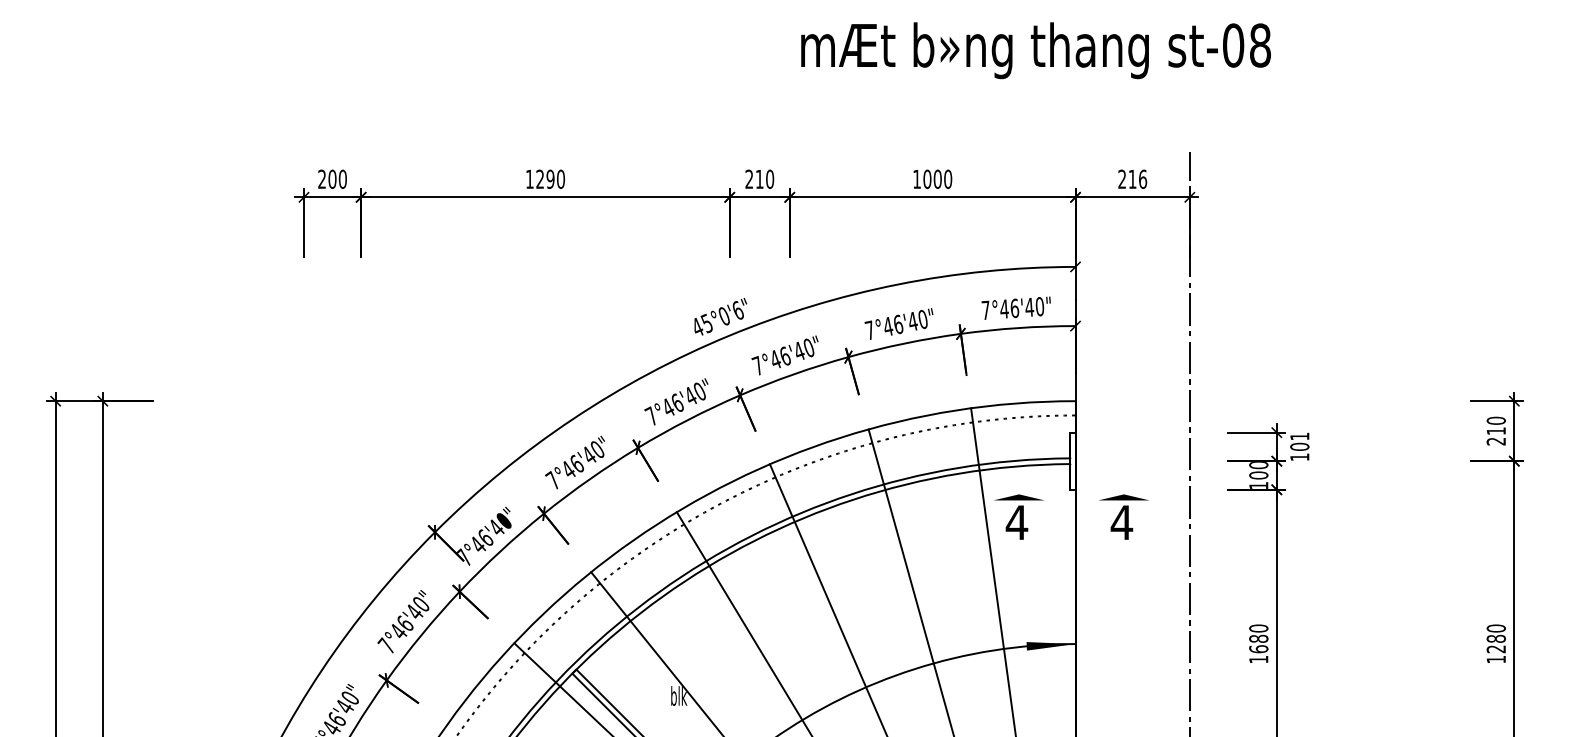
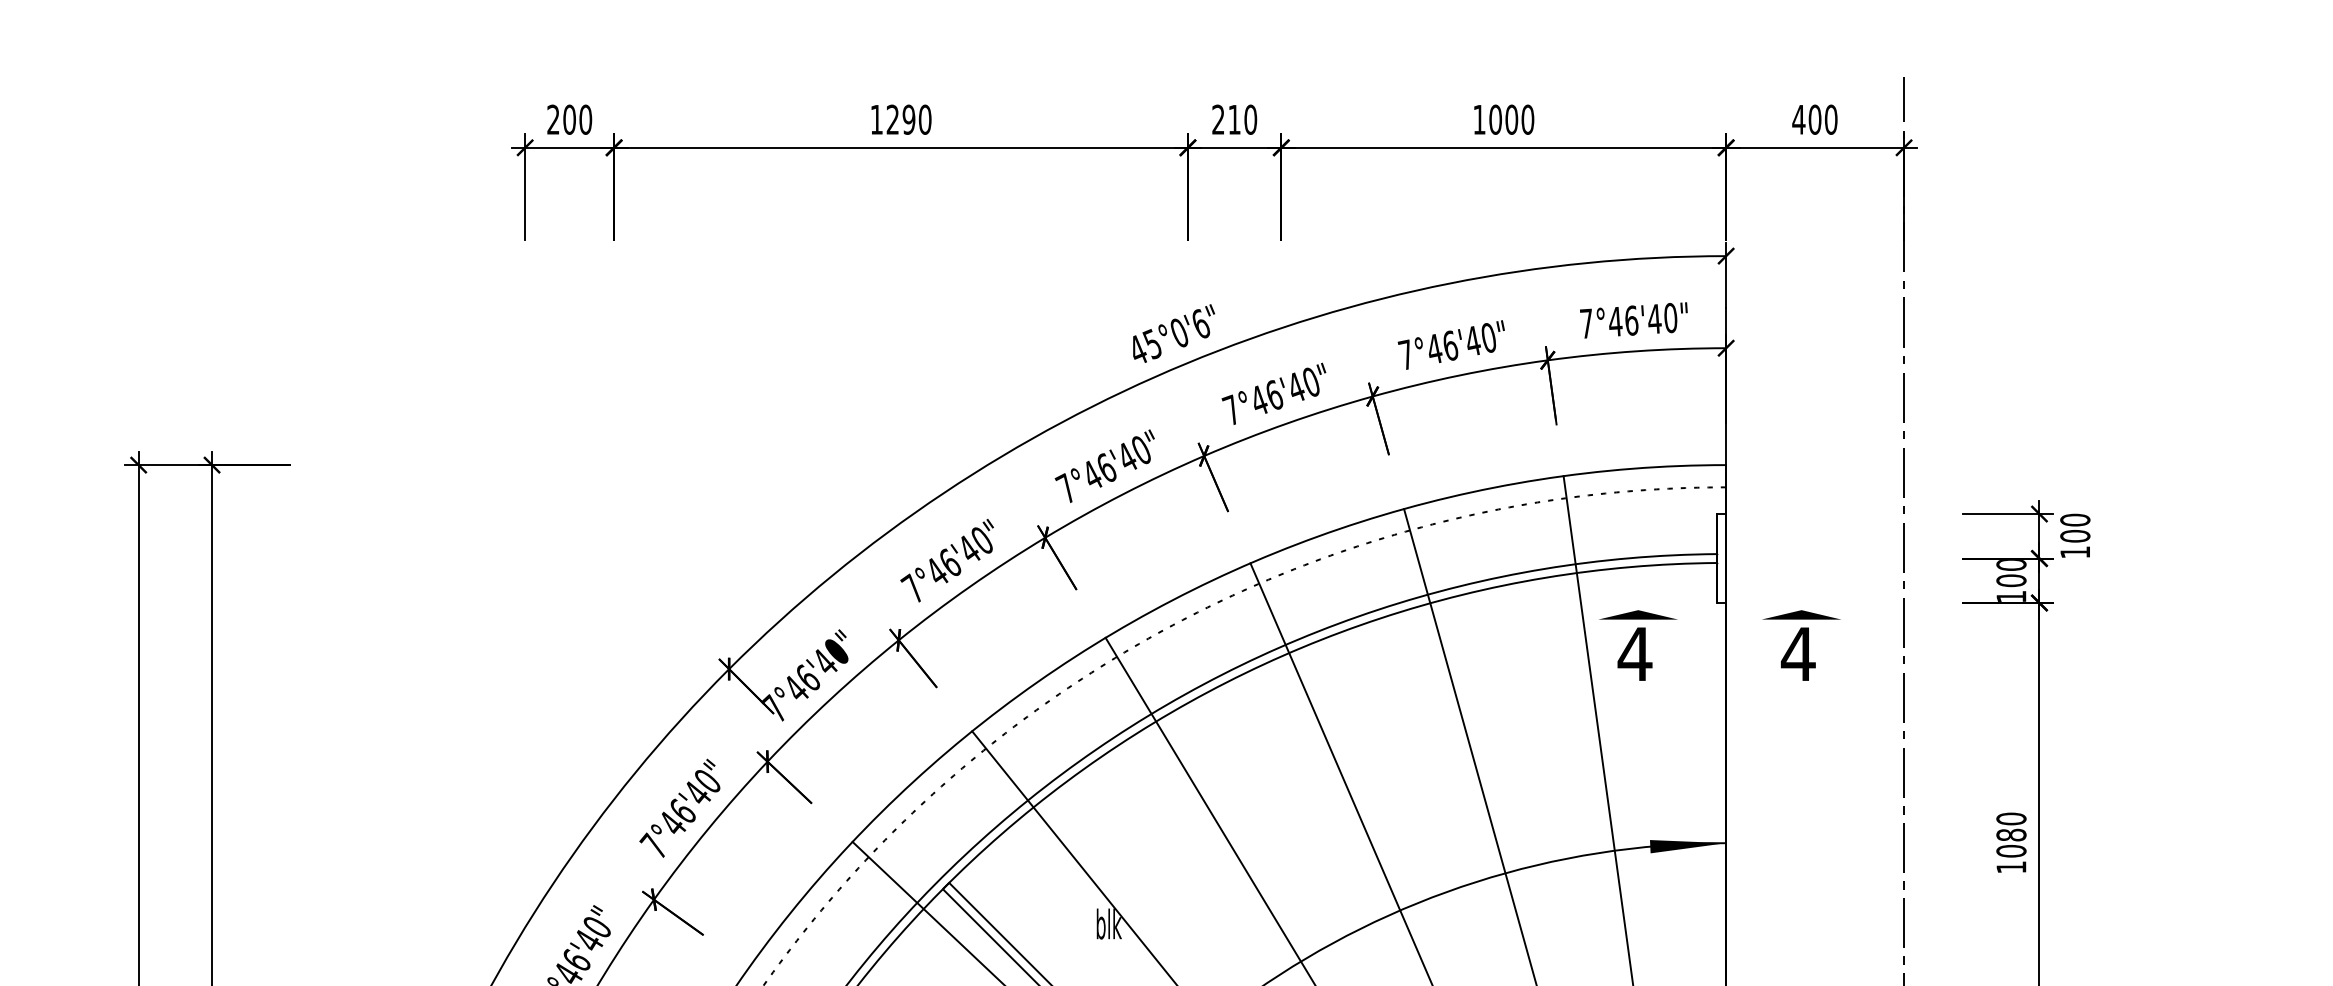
text: (1132, 178) -> (1814, 118), 216 -> 400
text: (1299, 436) -> (2074, 520), 101 -> 100
text: (1258, 649) -> (2010, 851), 1680 -> 1080

